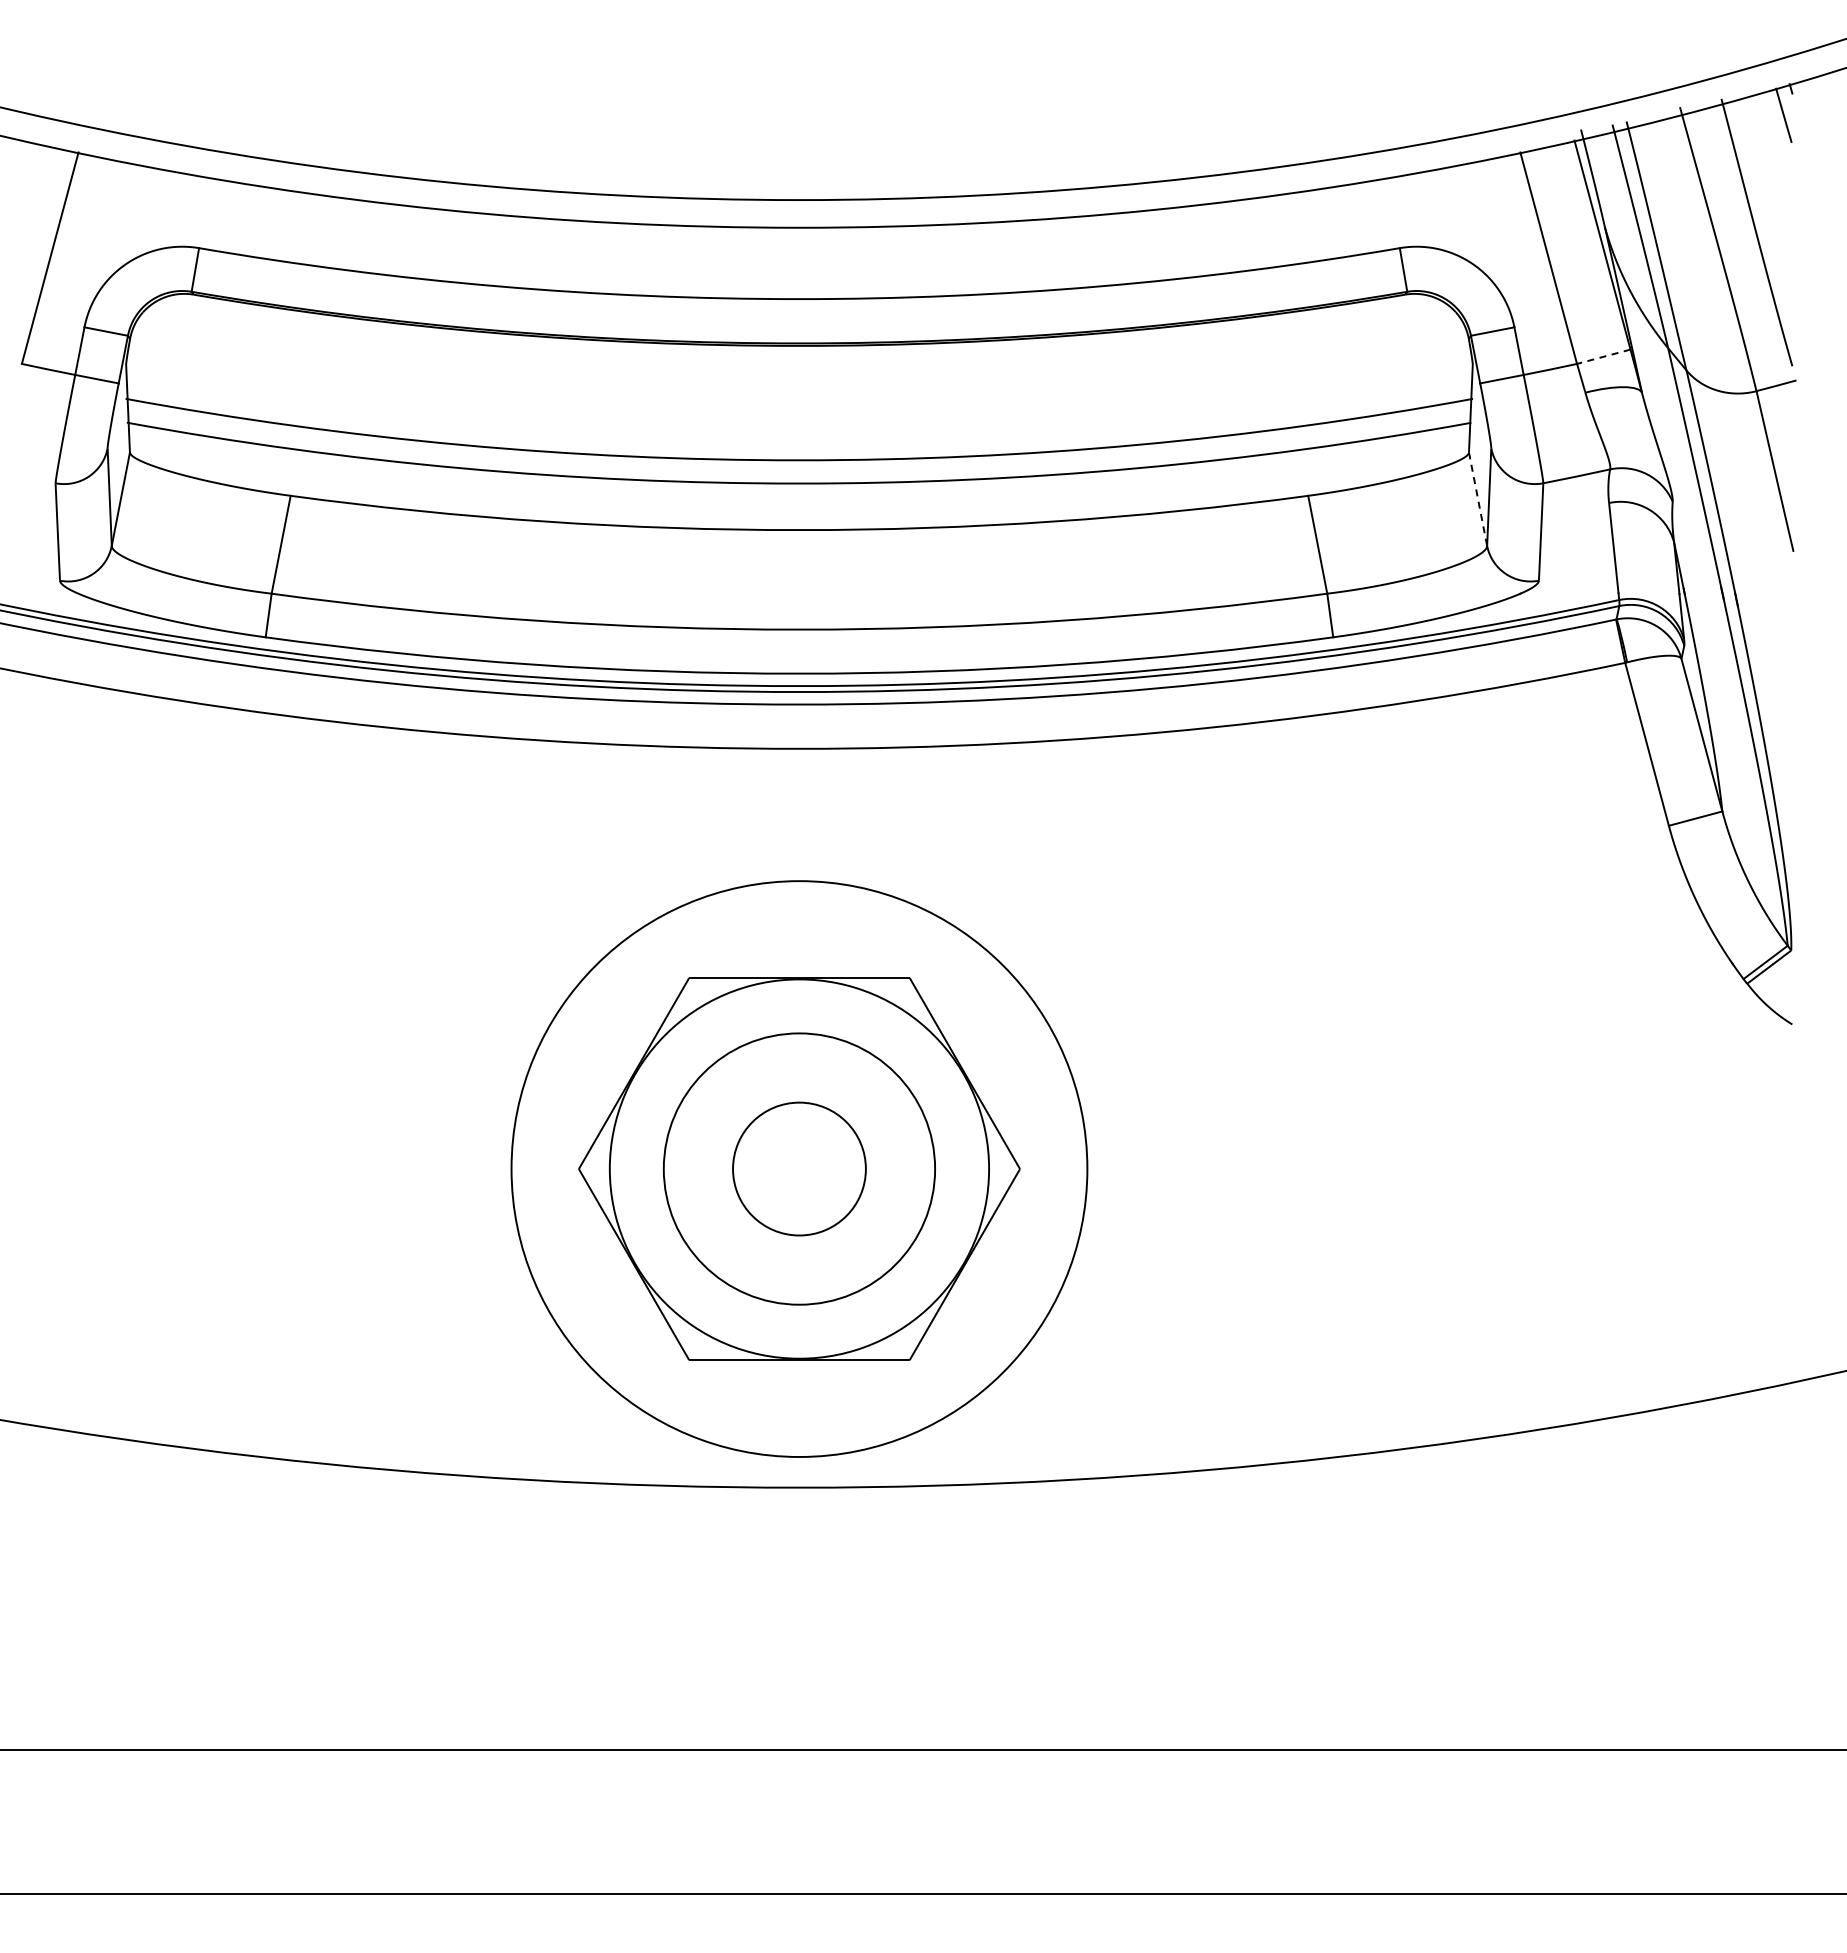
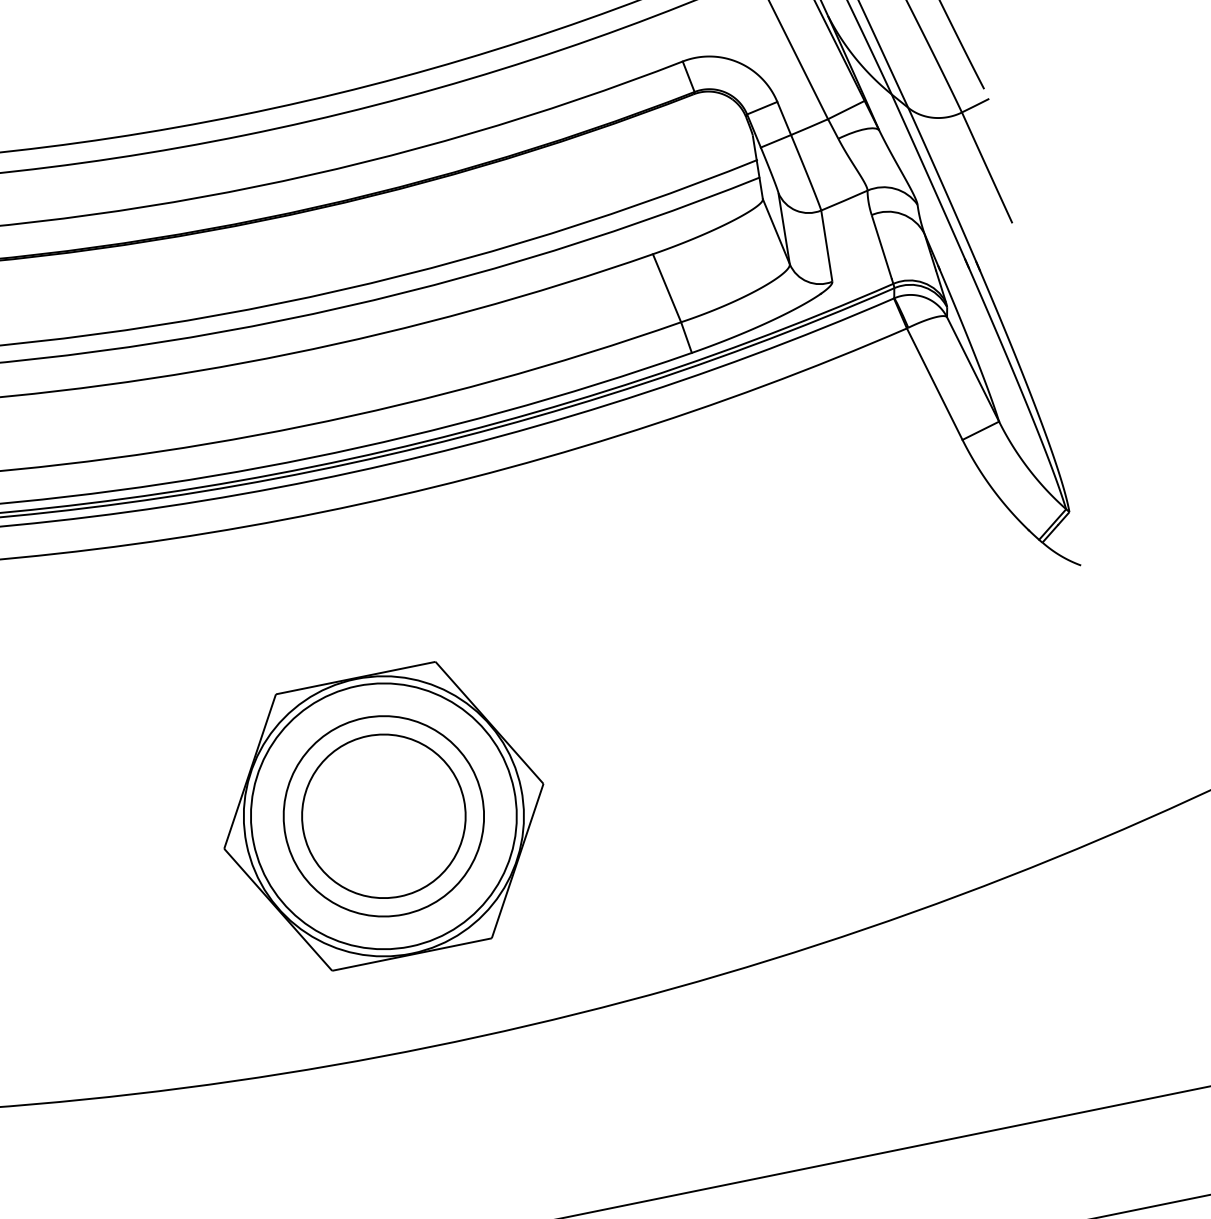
line: (1603, 356) -> (846, 109), dashed -> solid
line: (1478, 499) -> (776, 231), dashed -> solid
circle: (799, 1168) -> (383, 815), size x1.67
circle: (799, 1169) -> (383, 816), size x0.62

